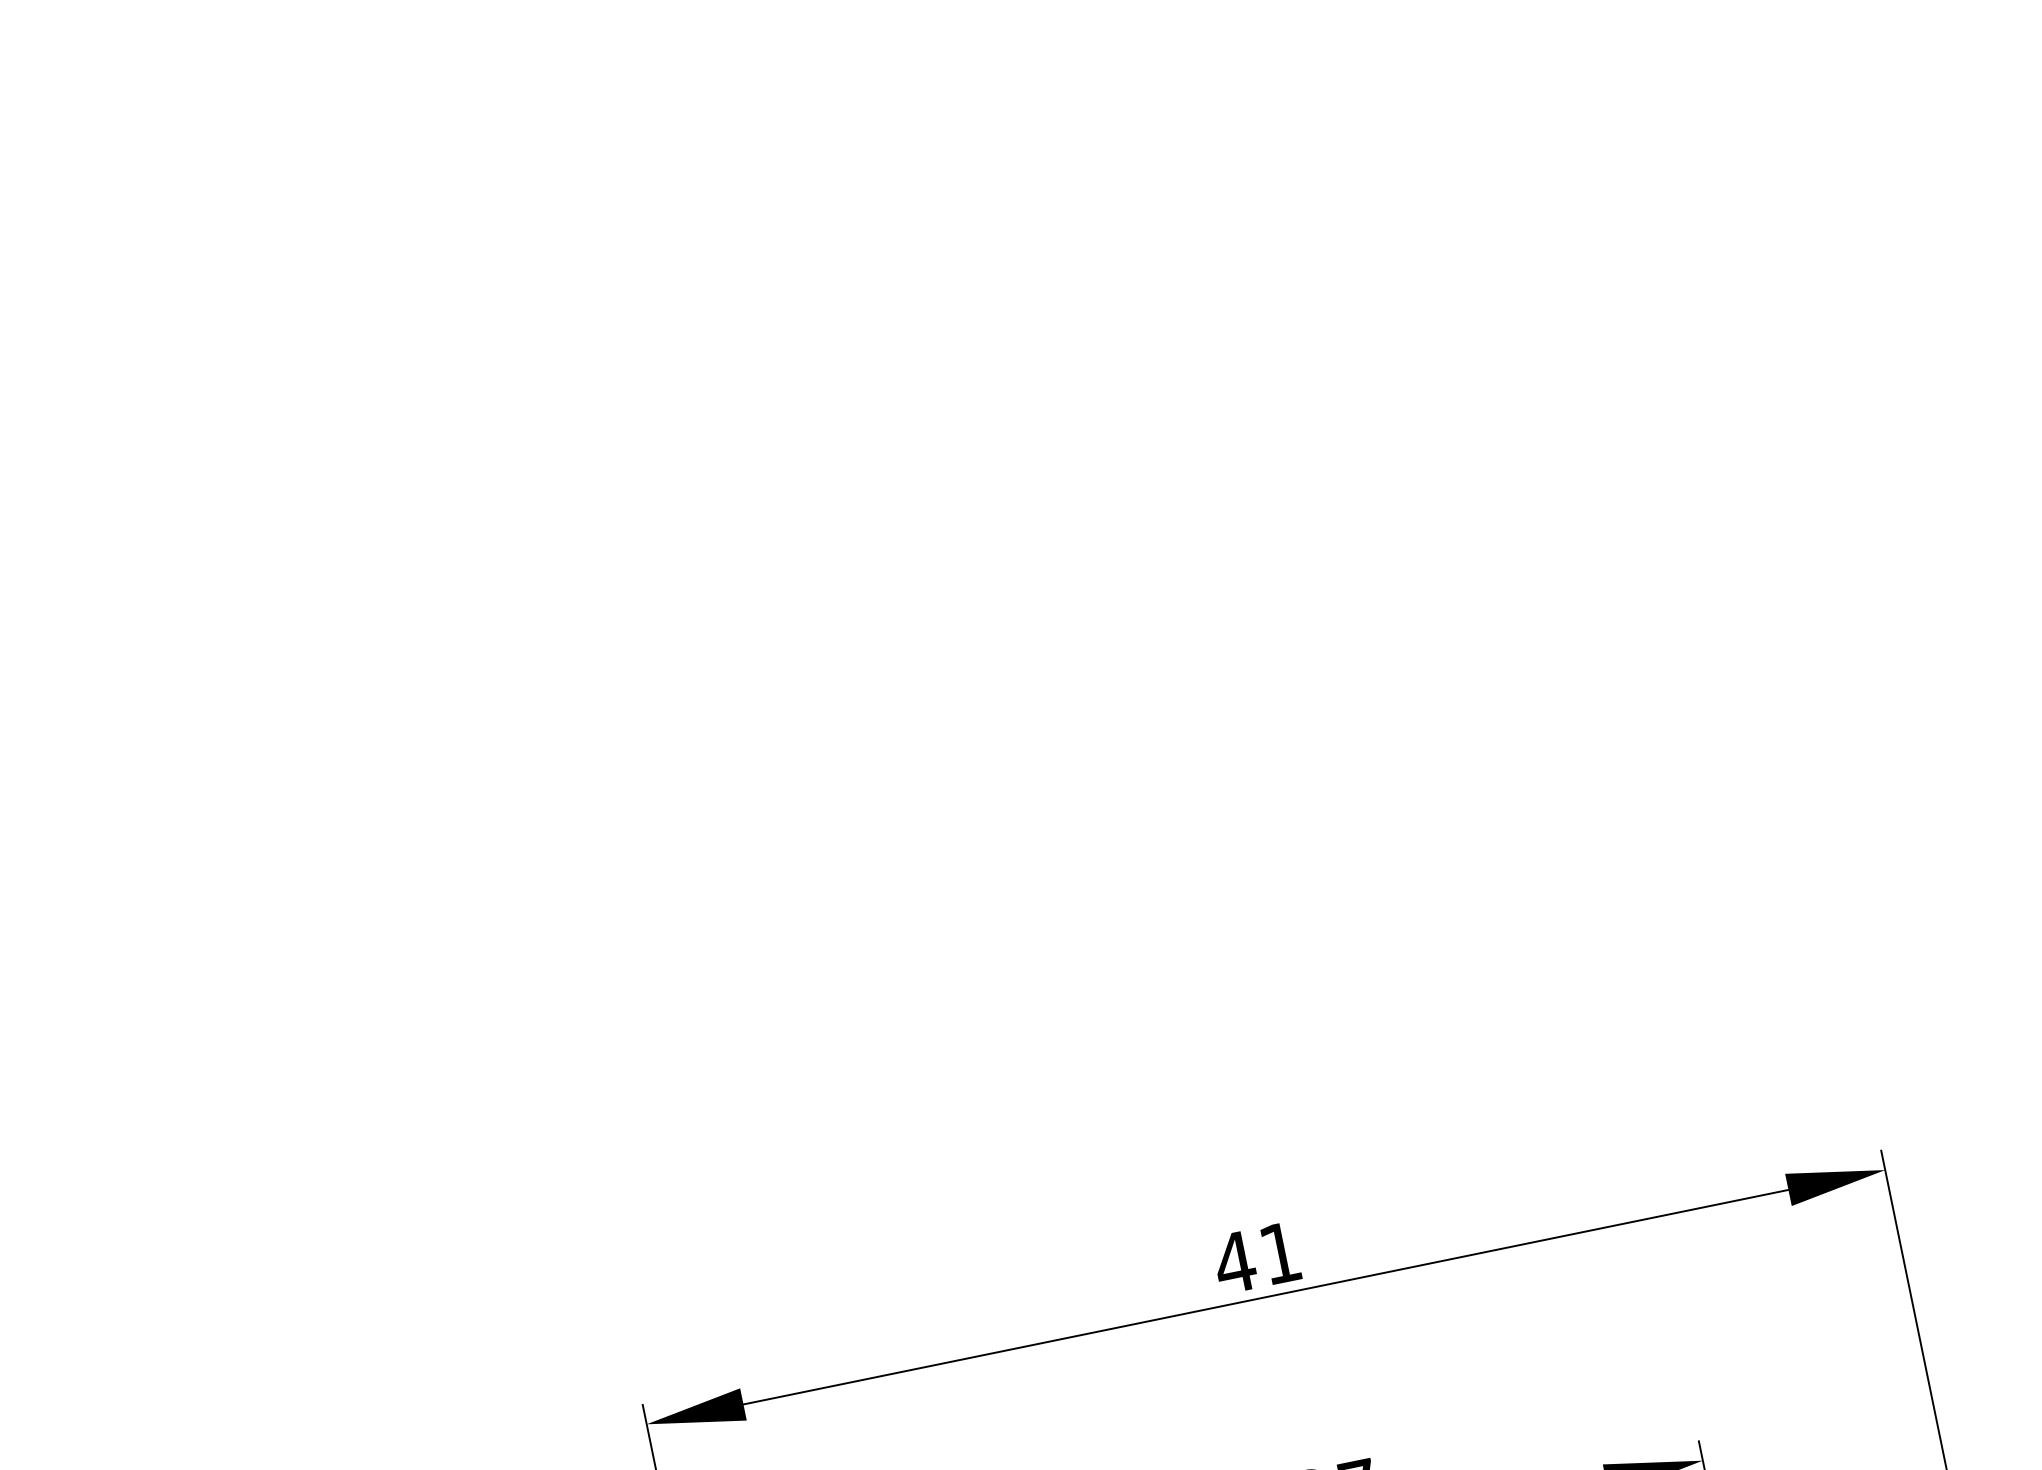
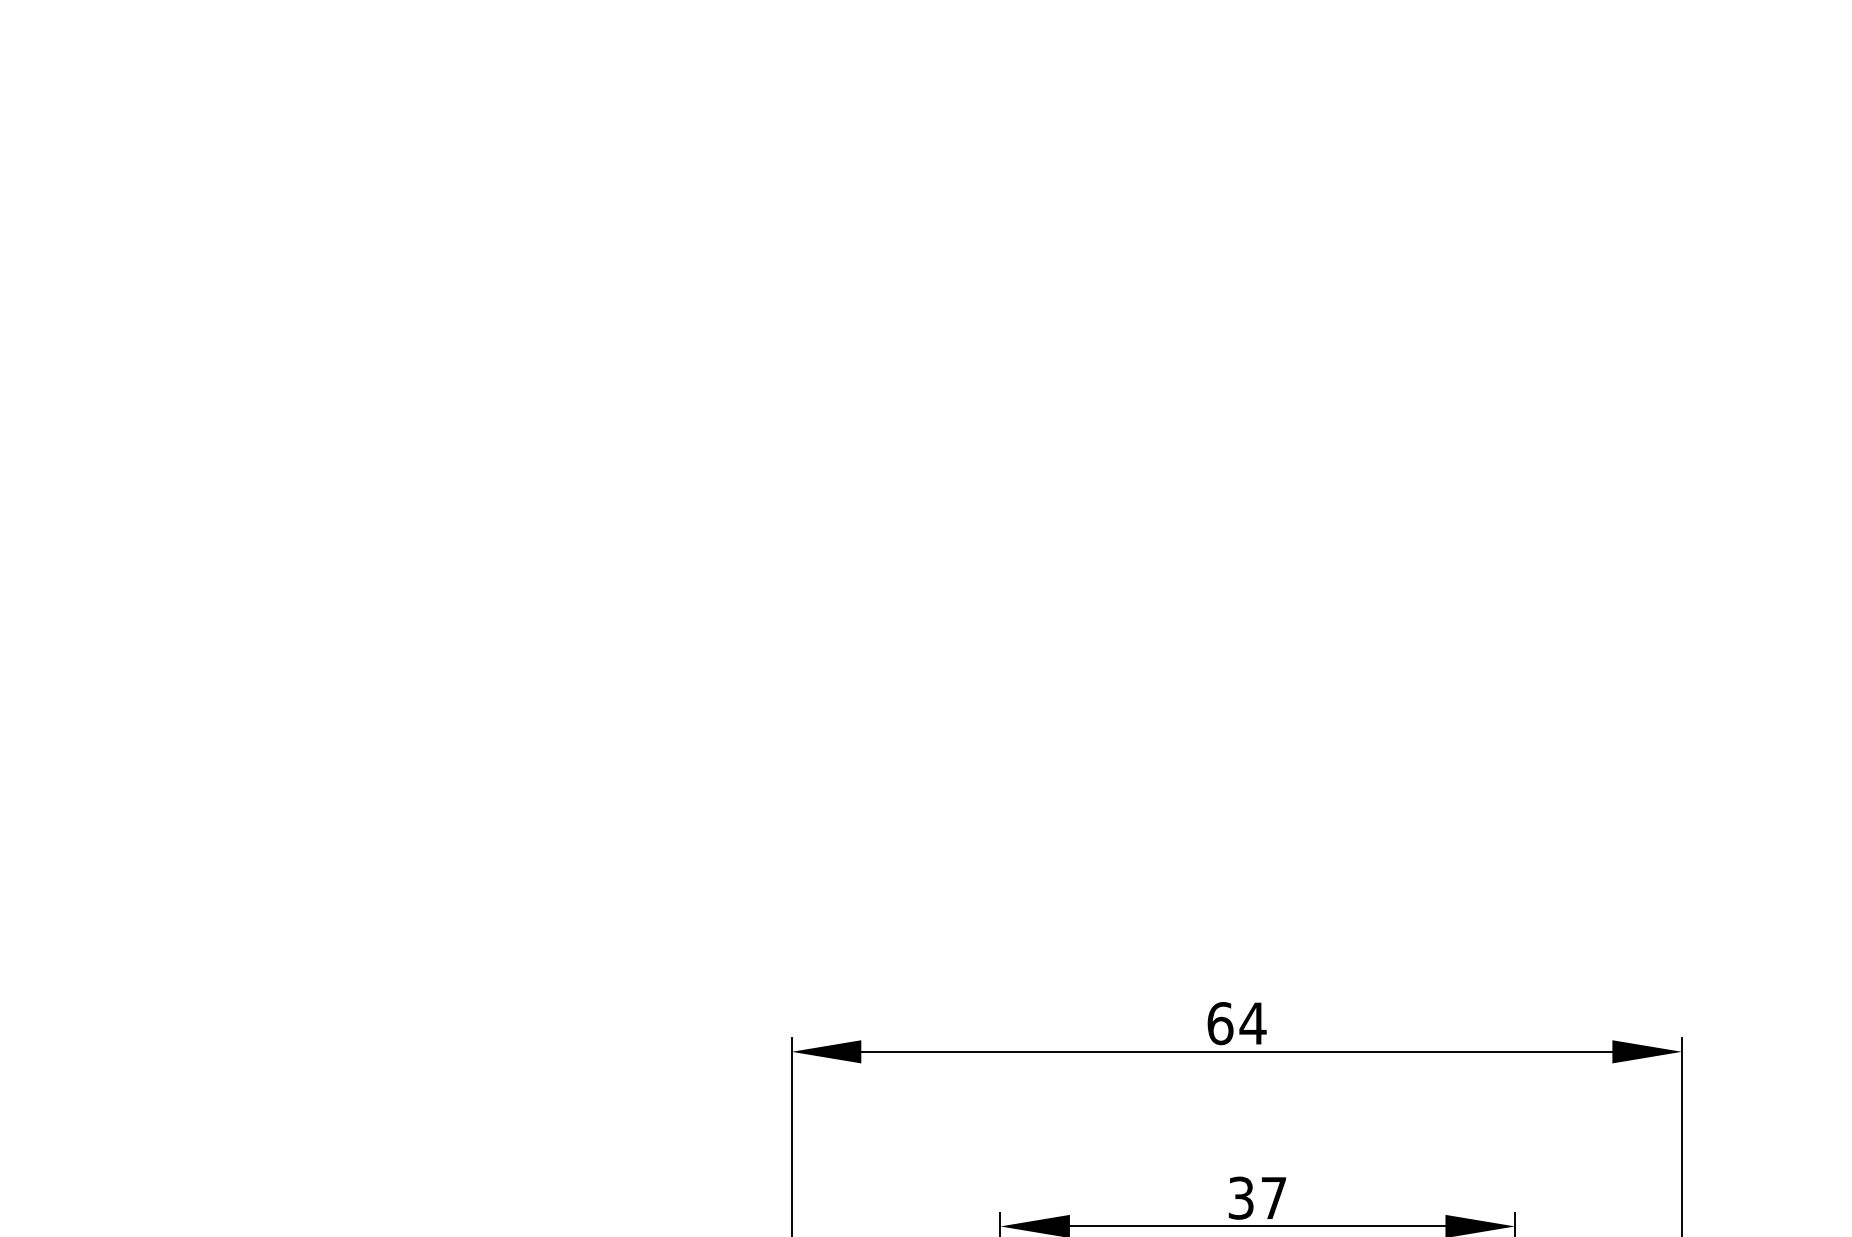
text: (1257, 1257) -> (1236, 1023), 41 -> 64

